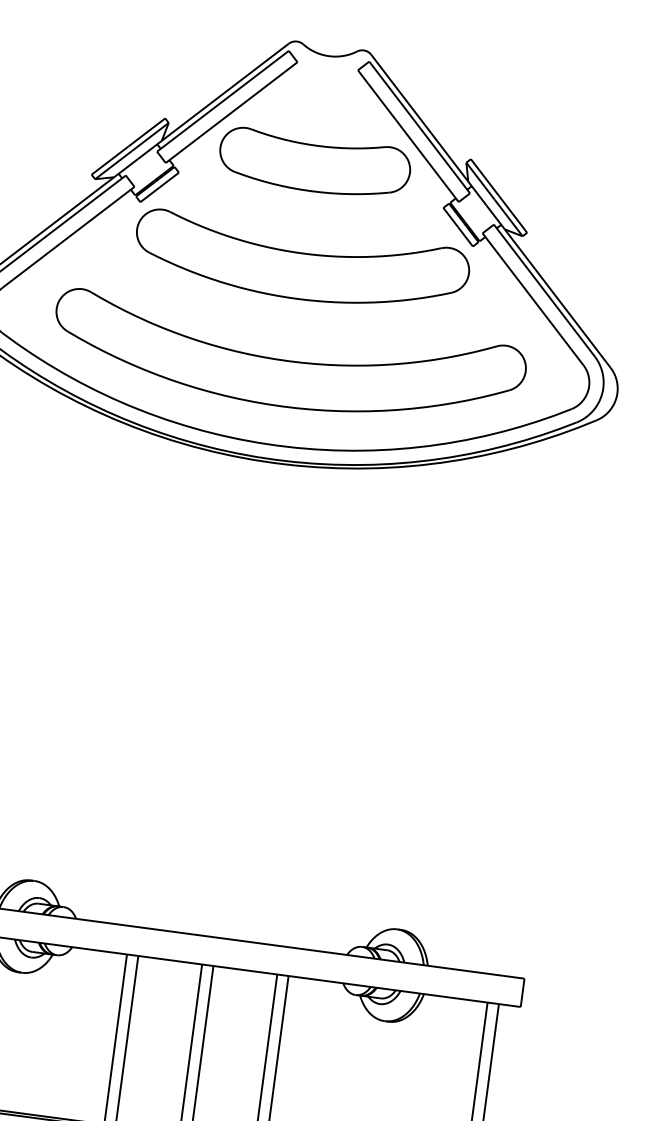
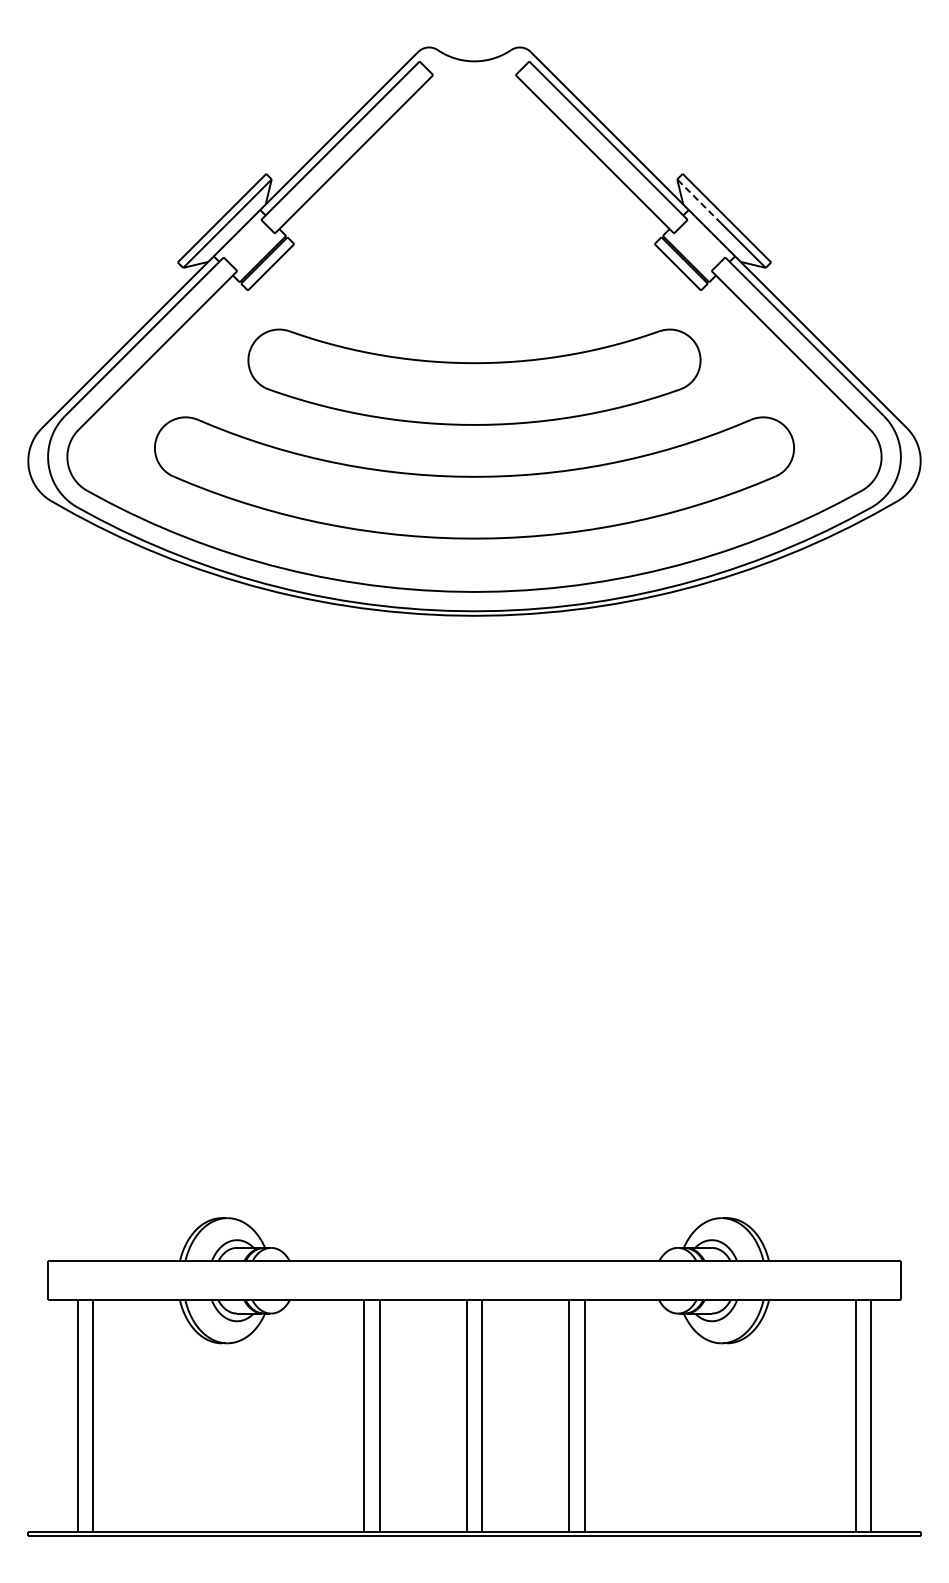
part: (314, 164) -> (474, 208), removed
line: (480, 181) -> (699, 201), solid -> dashed
part: (301, 263) -> (474, 376), moved

